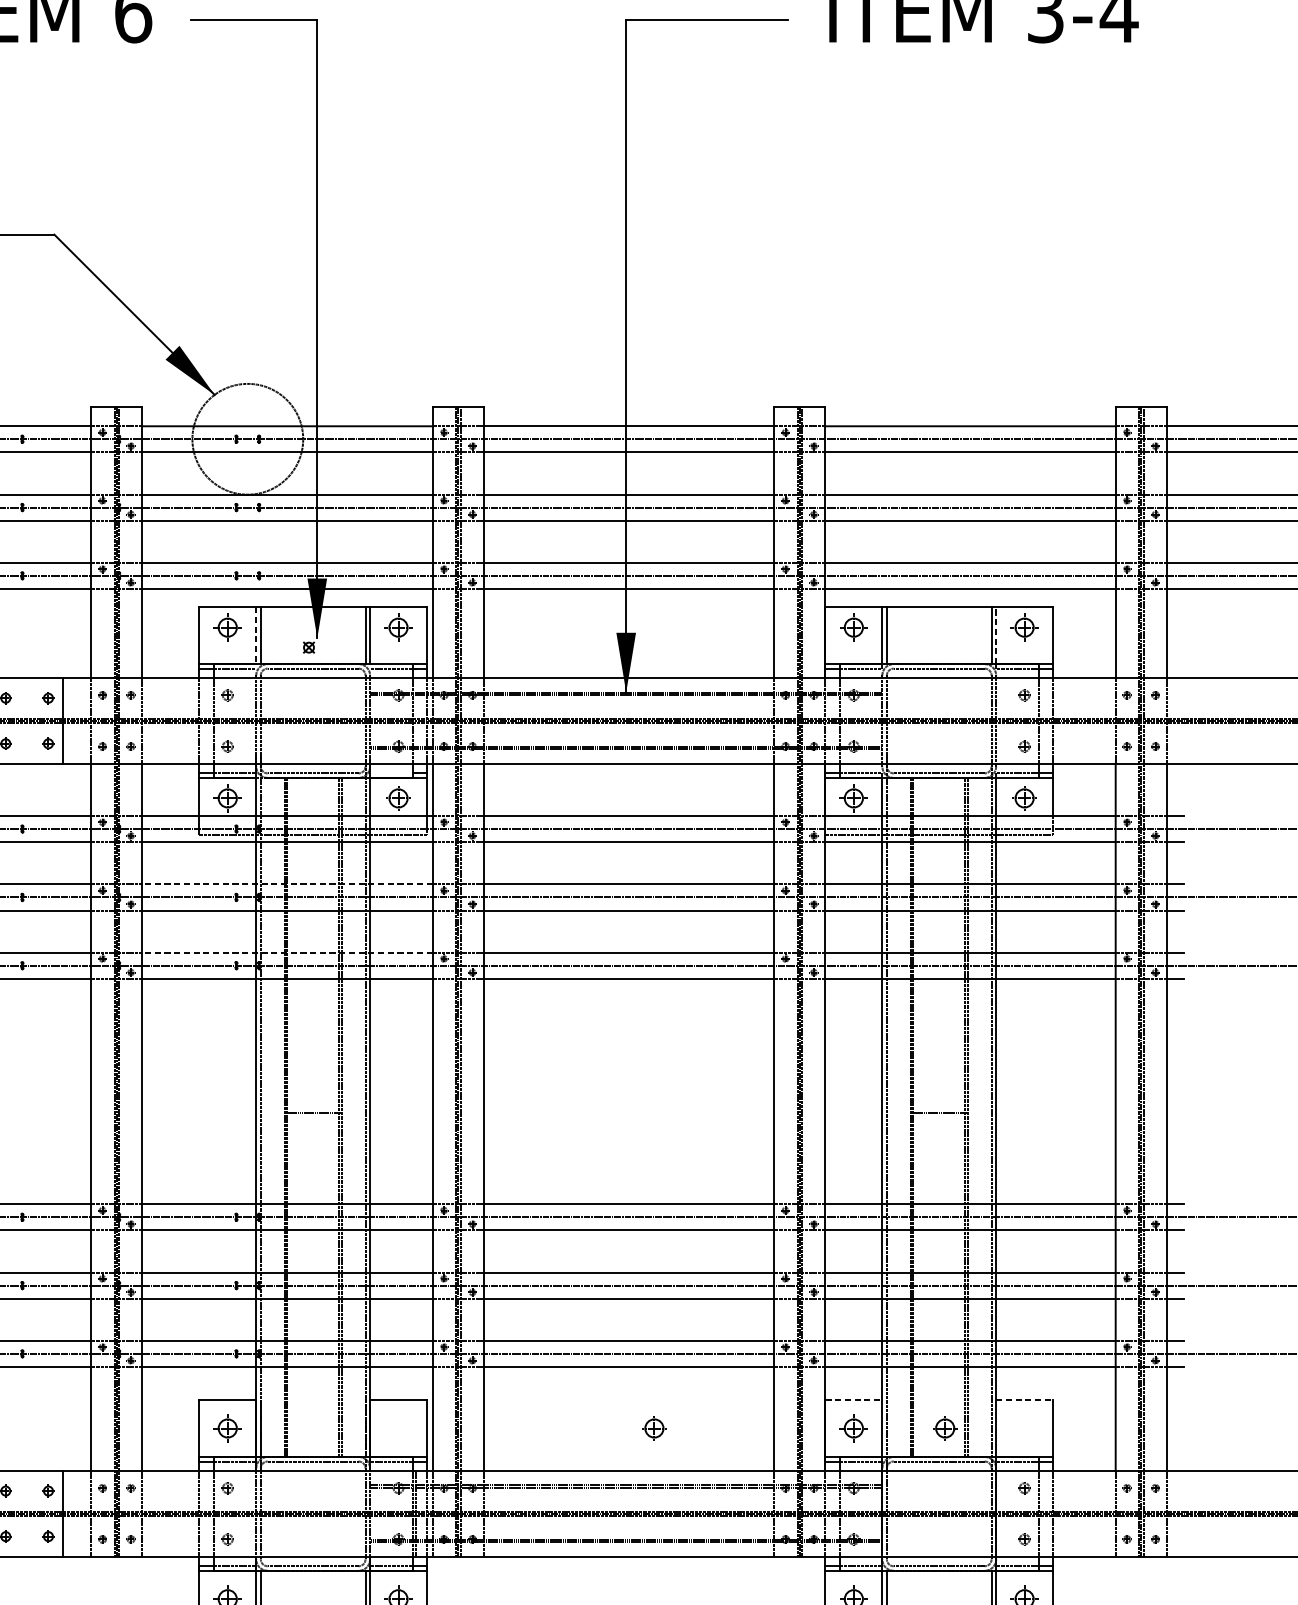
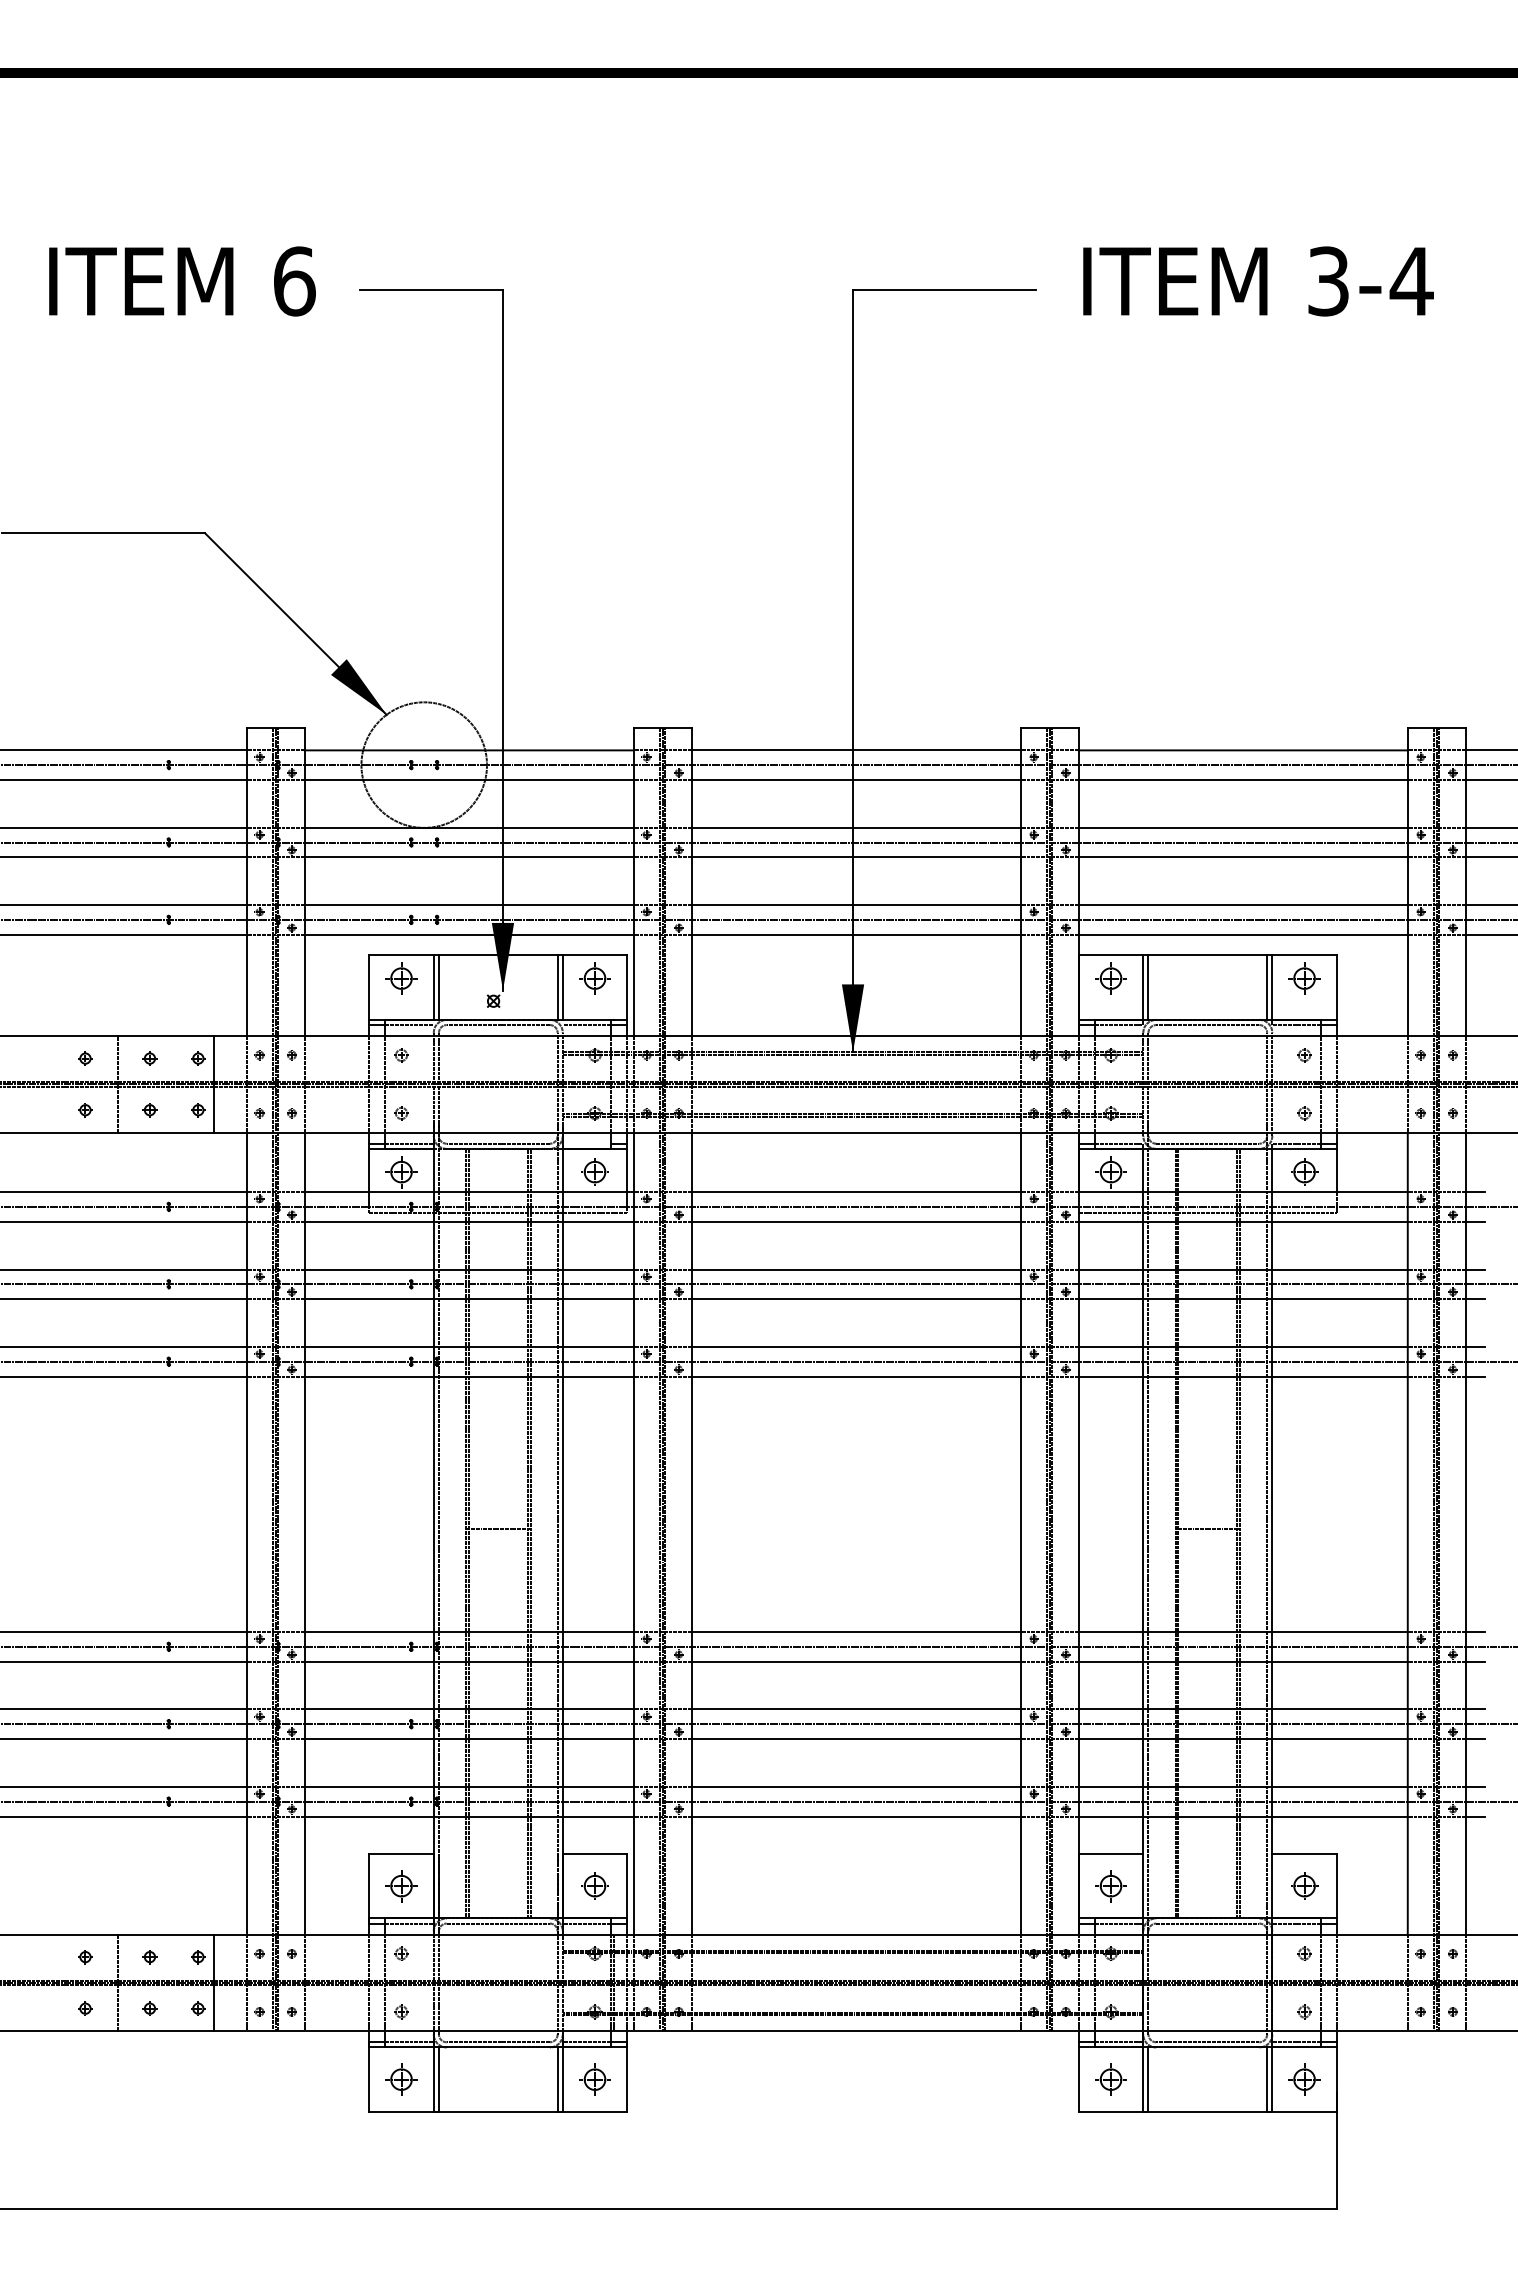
line: (996, 635) -> (1272, 987), dashed -> solid
line: (255, 636) -> (433, 988), dashed -> solid
line: (286, 884) -> (468, 1269), dashed -> solid
line: (286, 952) -> (468, 1346), dashed -> solid
line: (854, 1399) -> (1111, 1853), dashed -> solid
line: (1025, 1399) -> (1305, 1853), dashed -> solid
part: (653, 1427) -> (594, 1885), moved
part: (945, 1427) -> (1304, 1885), moved

